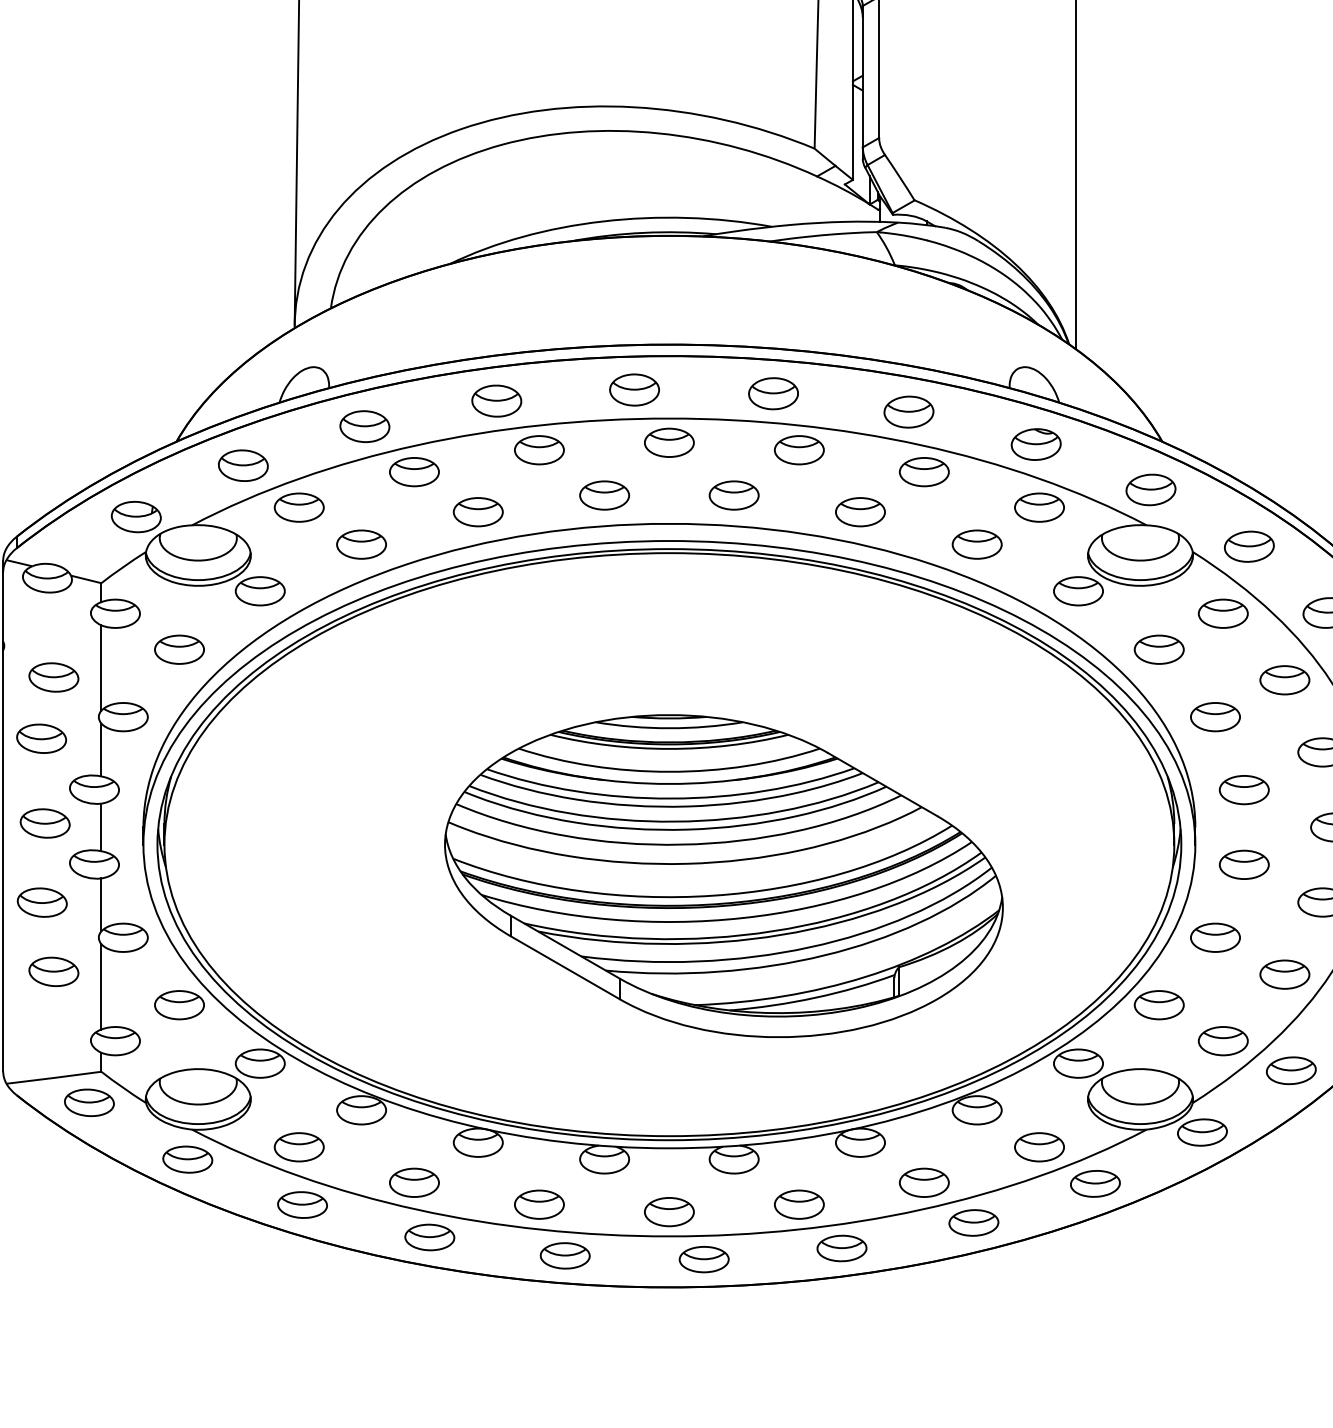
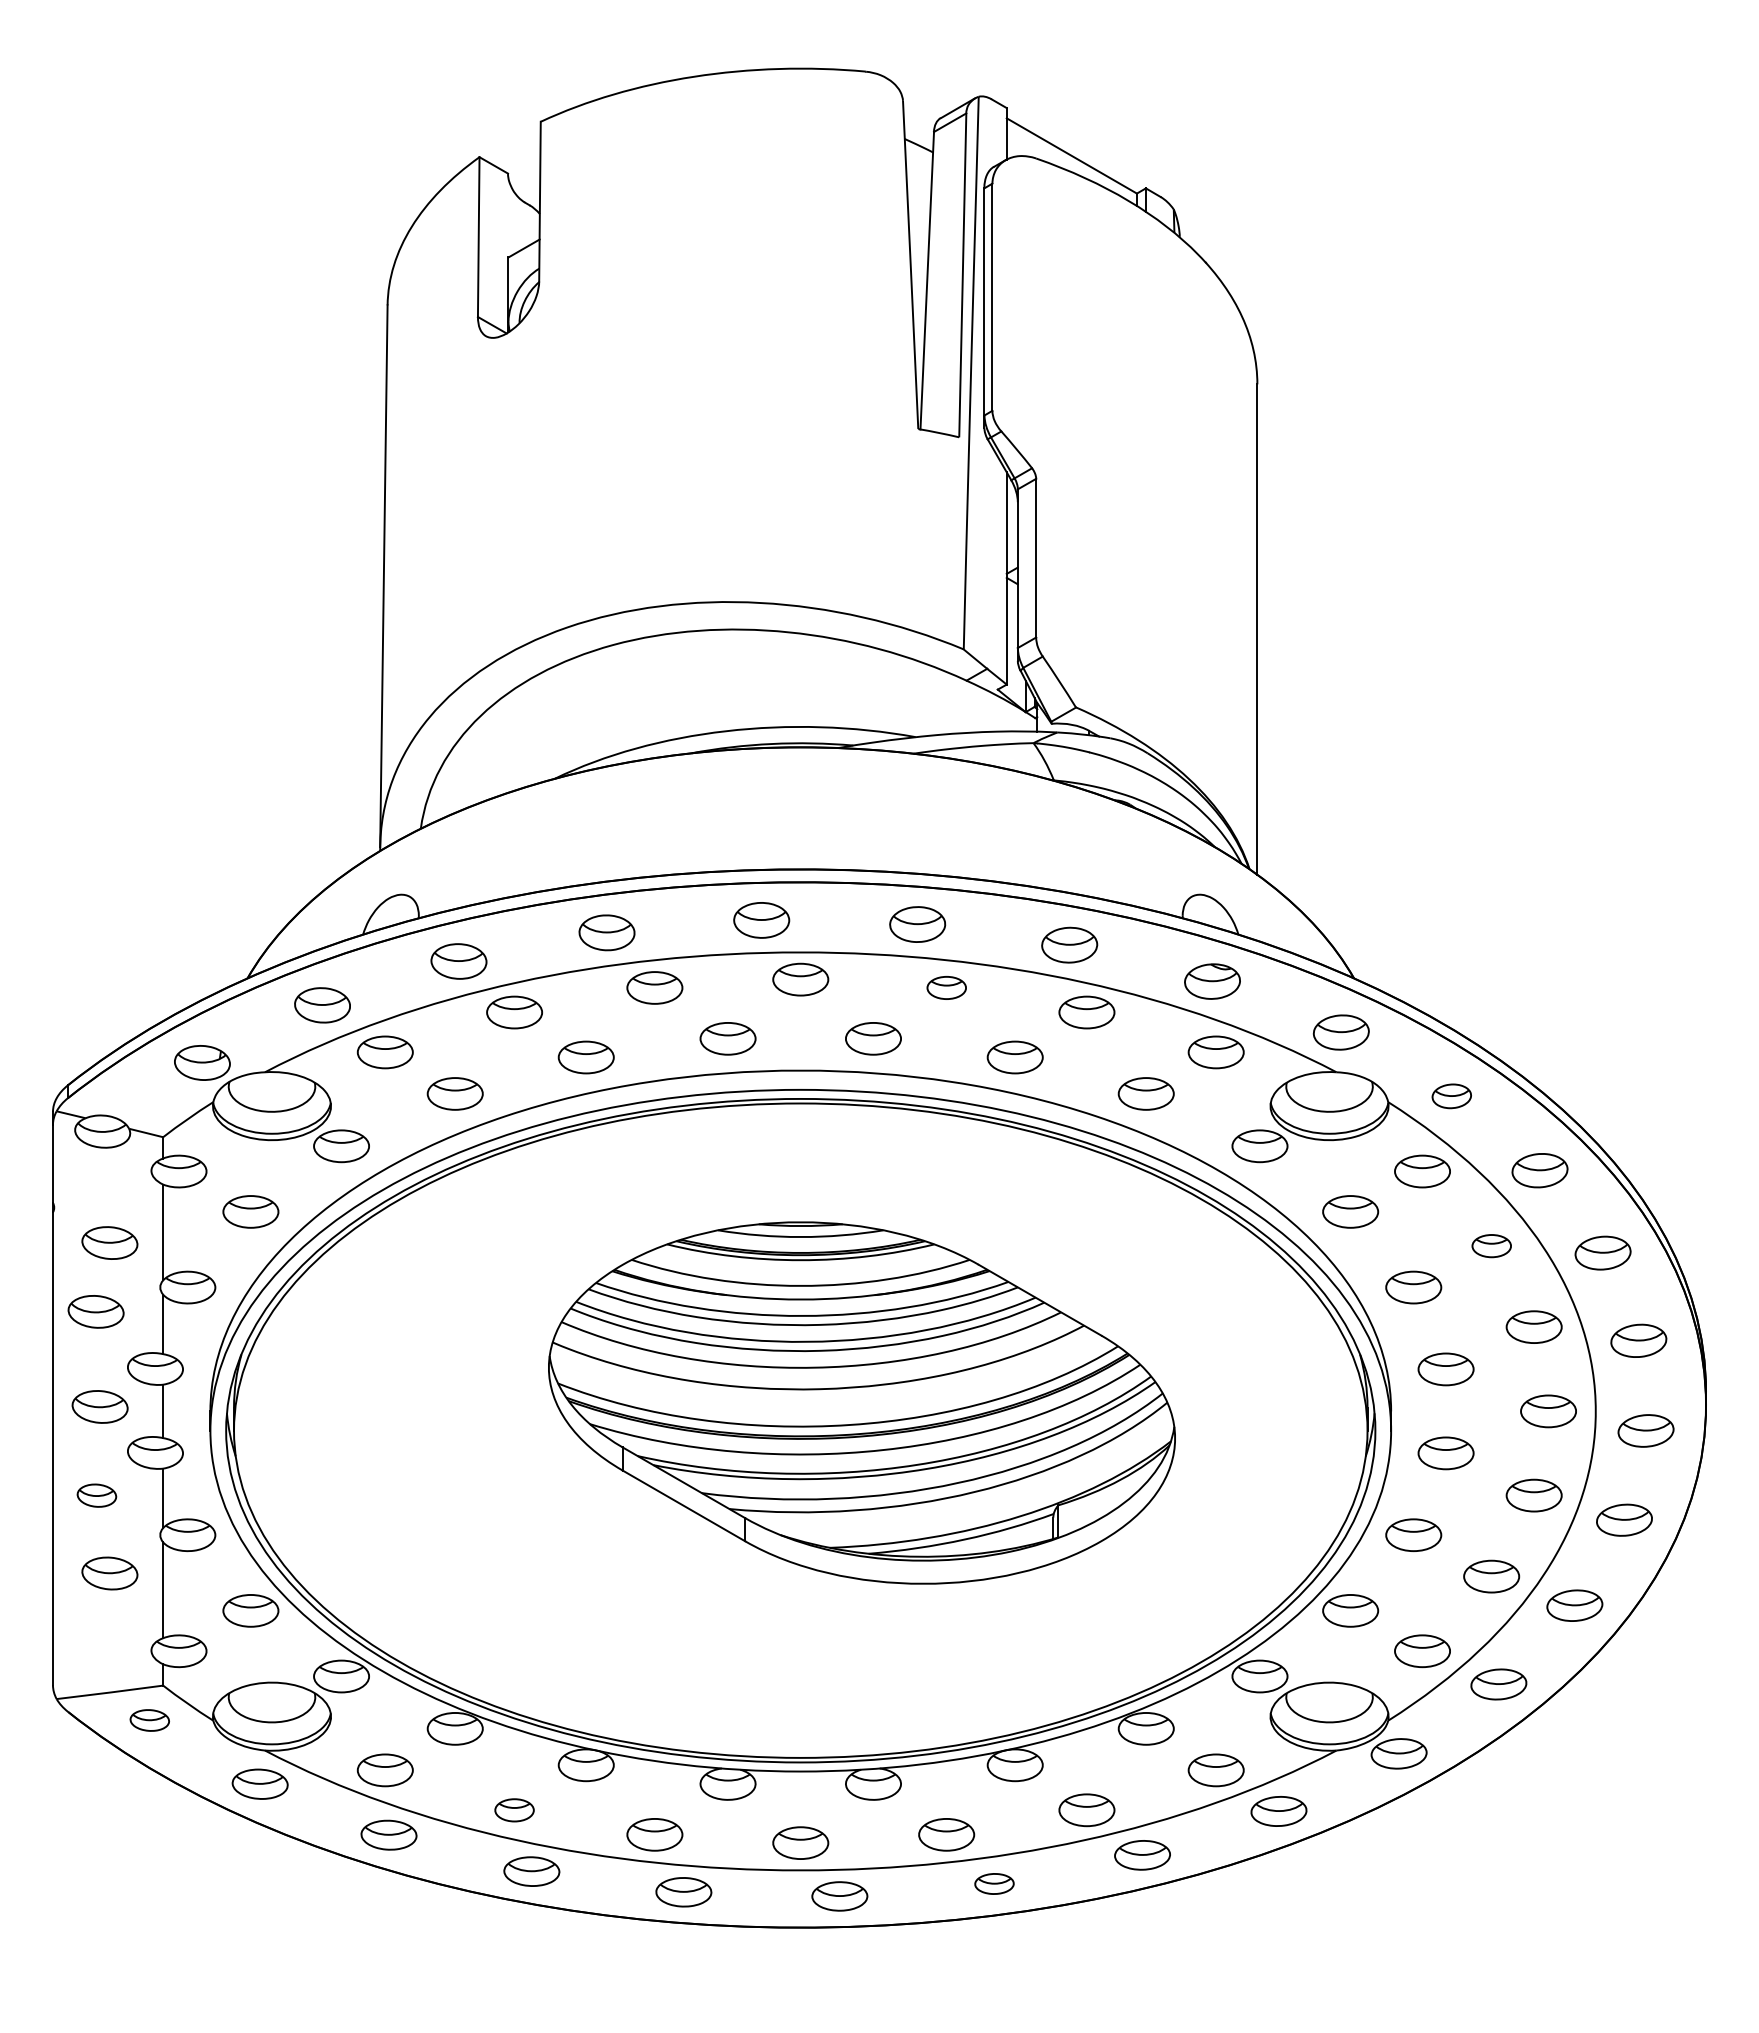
part: (799, 449) -> (946, 987), size x0.7
part: (1249, 546) -> (1451, 1096), size x0.7
part: (1284, 679) -> (1491, 1245), size x0.7
part: (723, 875) -> (861, 1402), moved
part: (41, 902) -> (96, 1495), size x0.7
part: (89, 1102) -> (149, 1720), size x0.7
part: (414, 1183) -> (514, 1810), size x0.7
part: (841, 1248) -> (994, 1883), size x0.7

